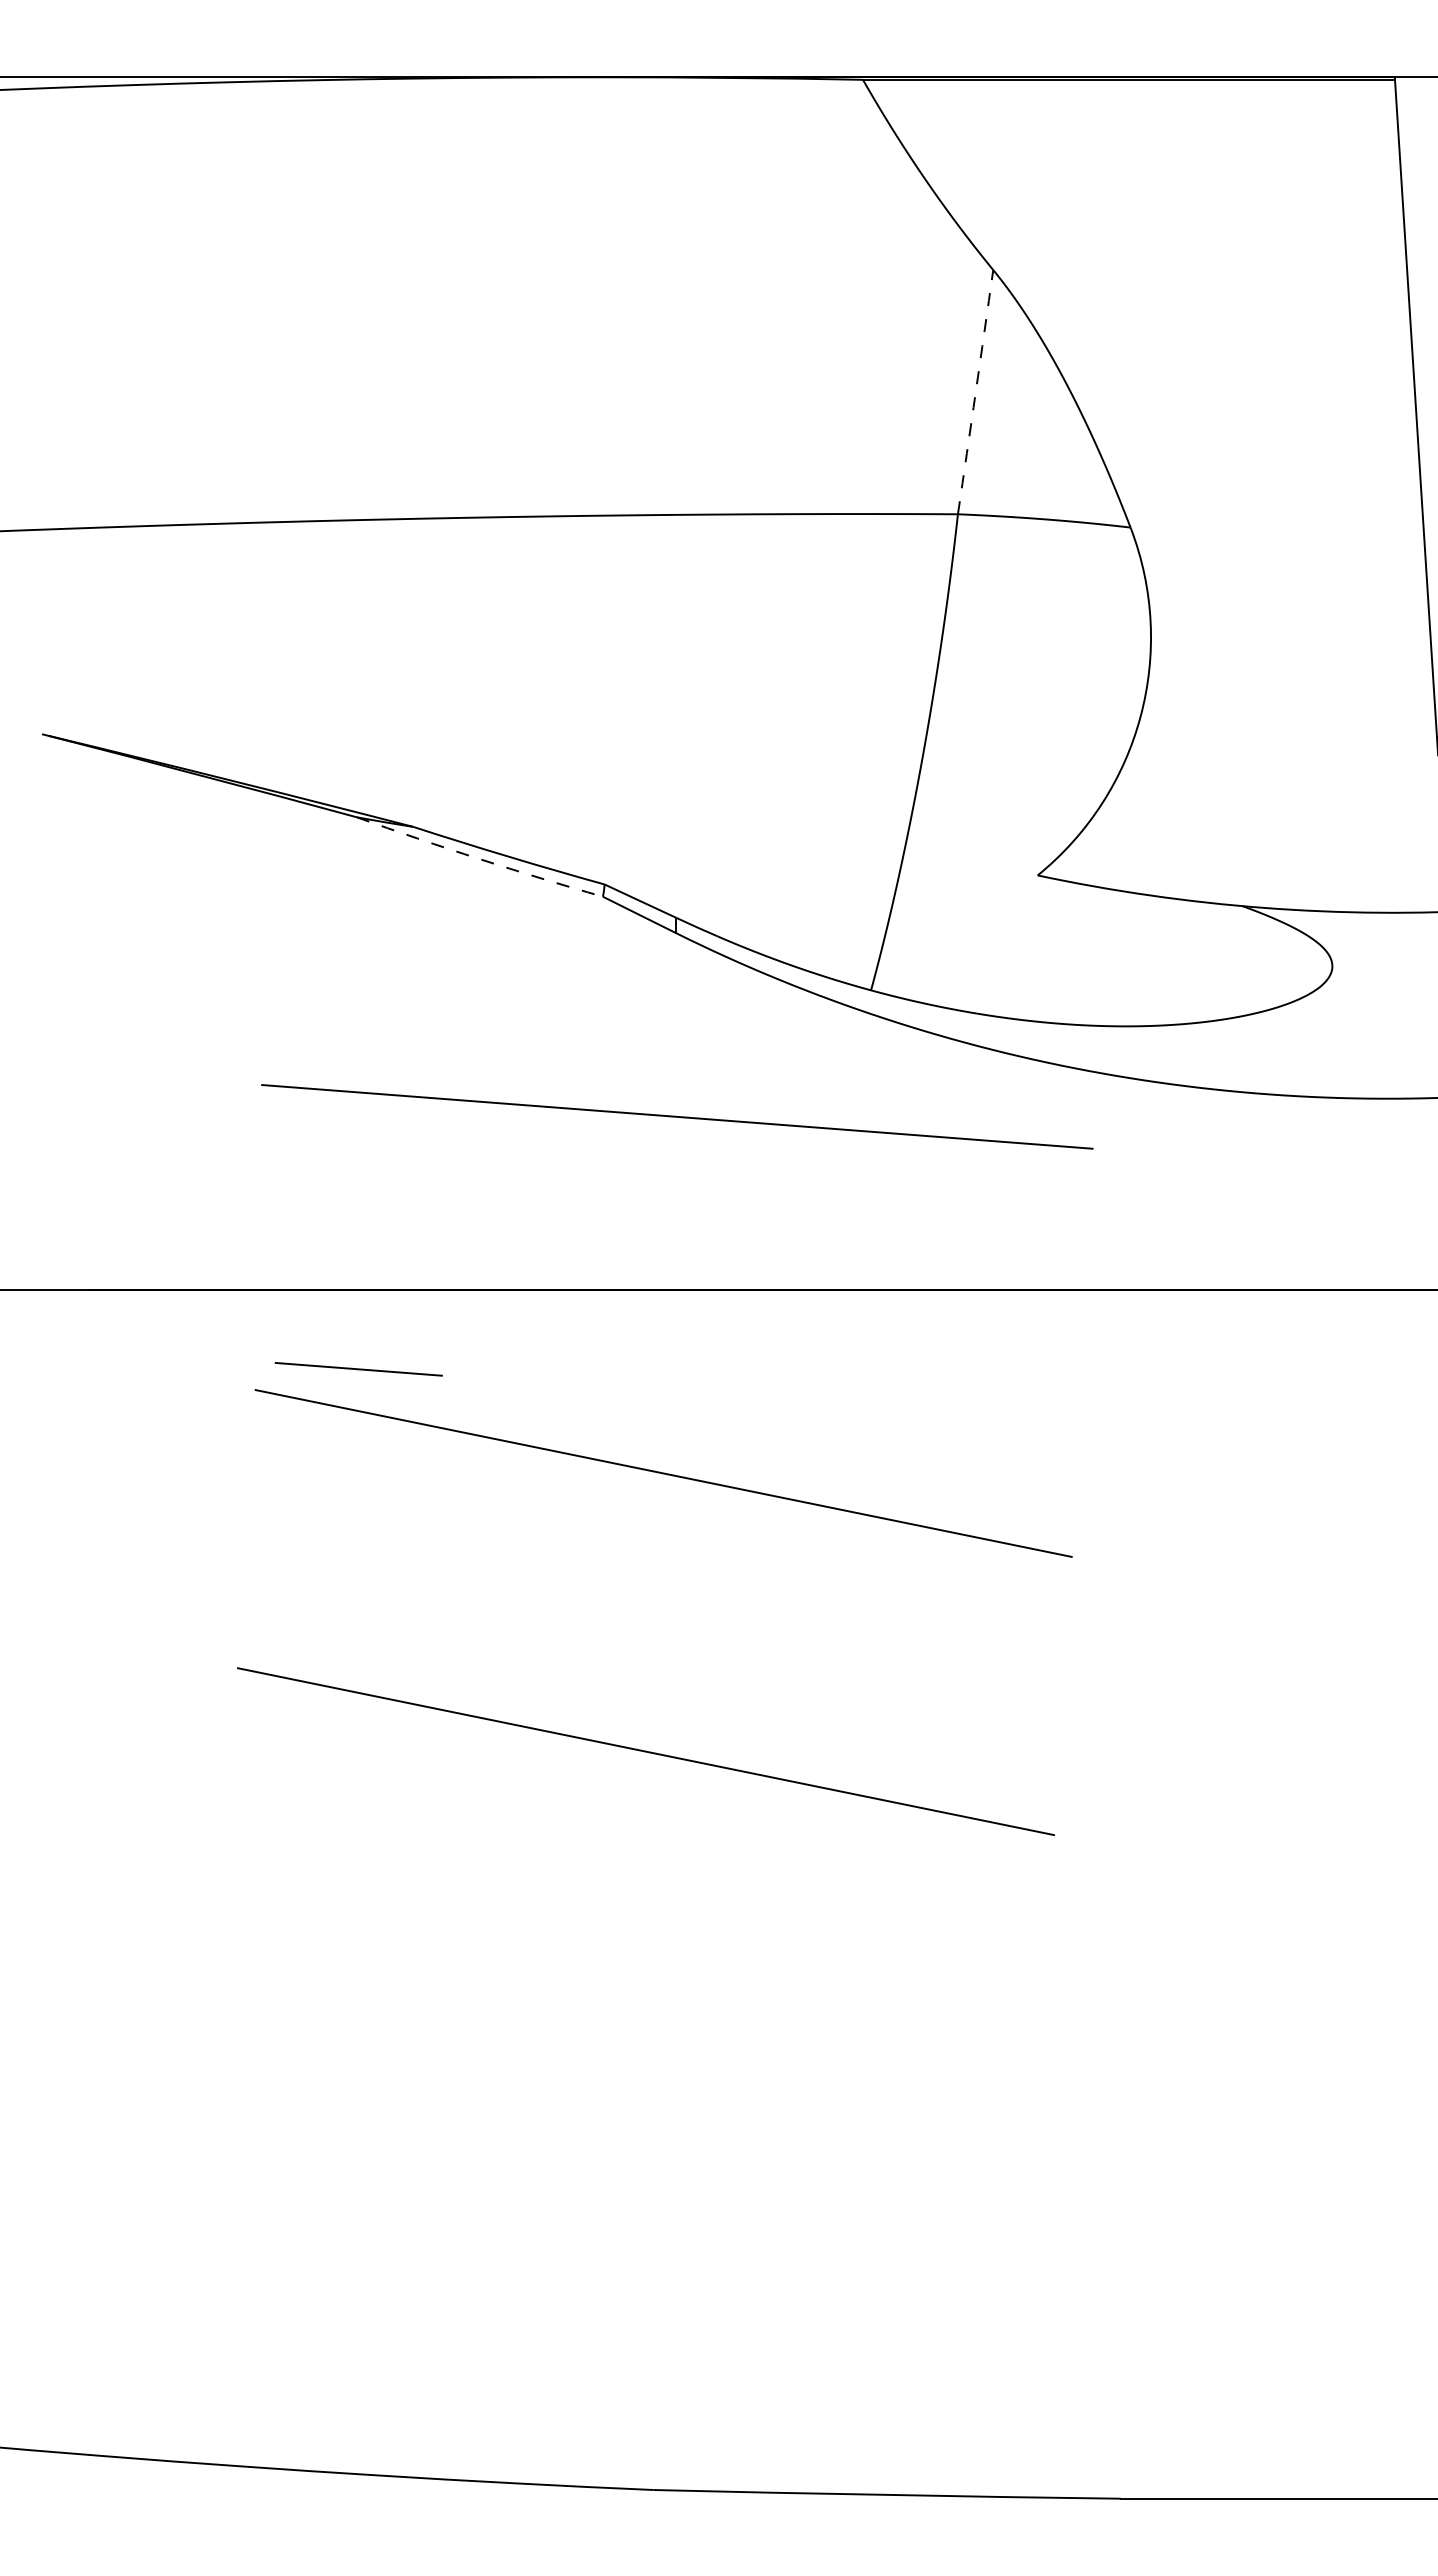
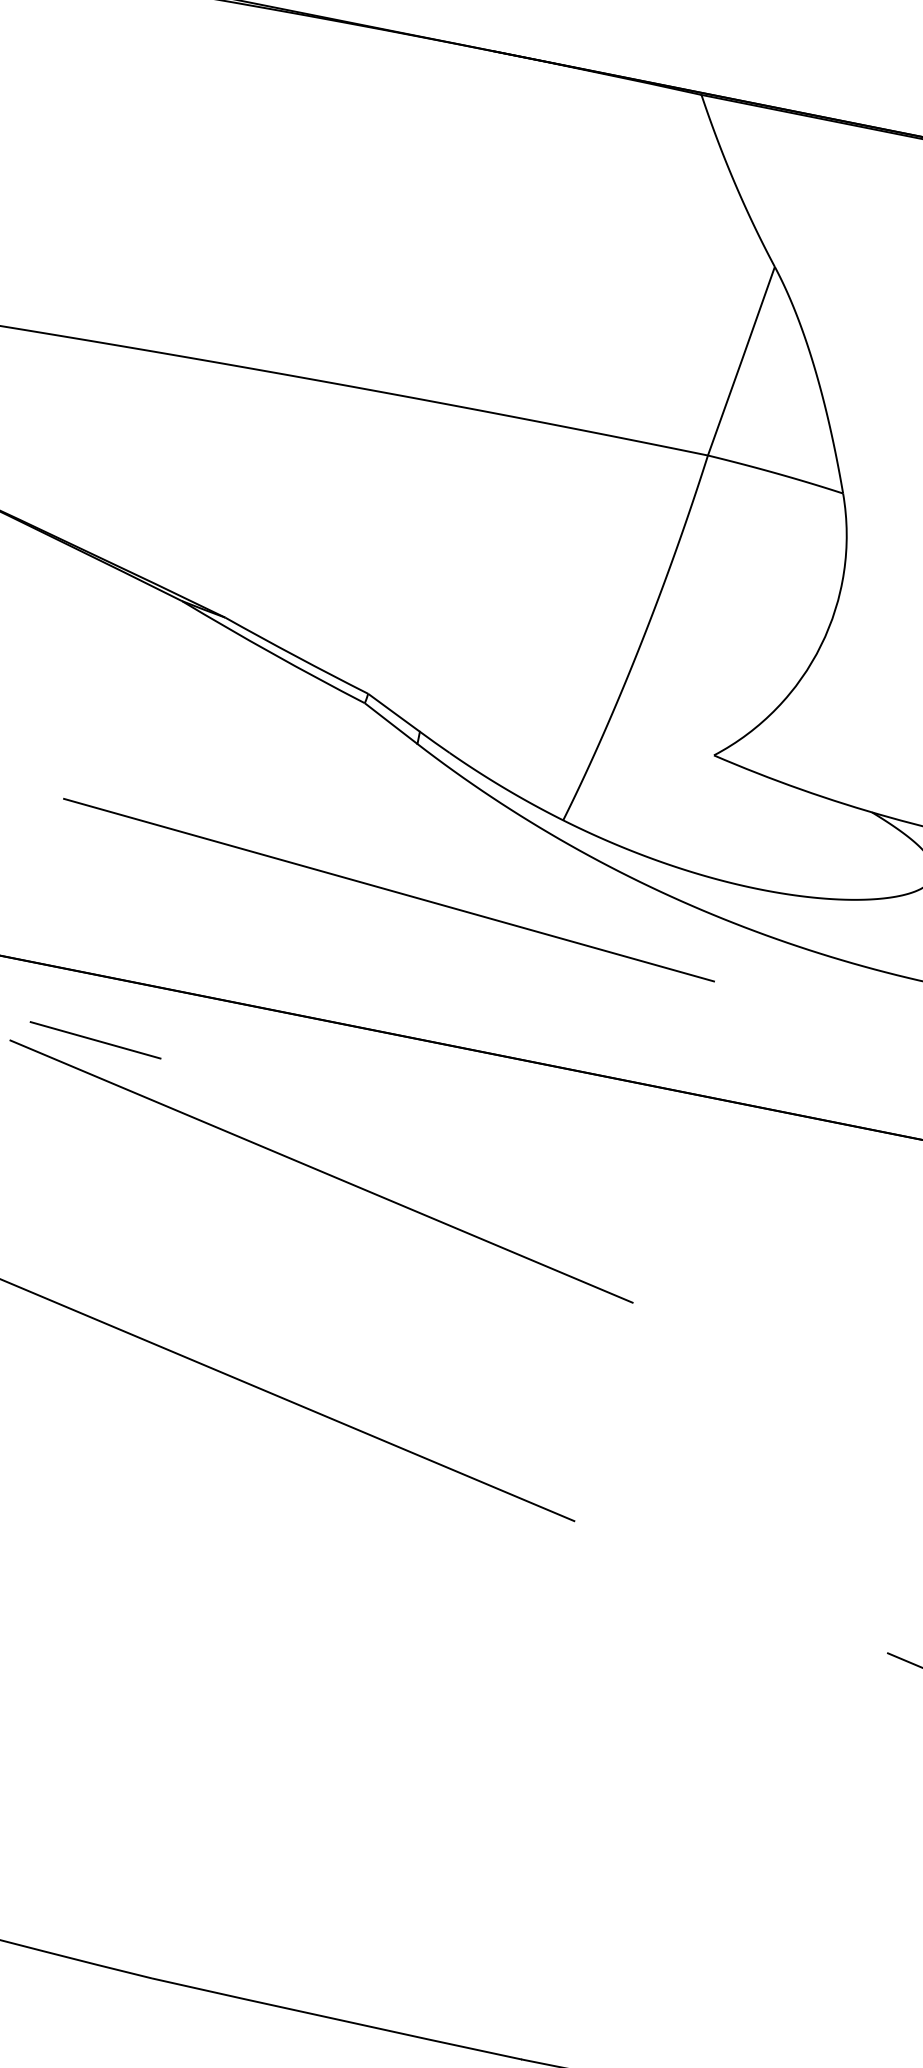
arc: (975, 392) -> (741, 361), dashed -> solid
arc: (479, 858) -> (272, 653), dashed -> solid

